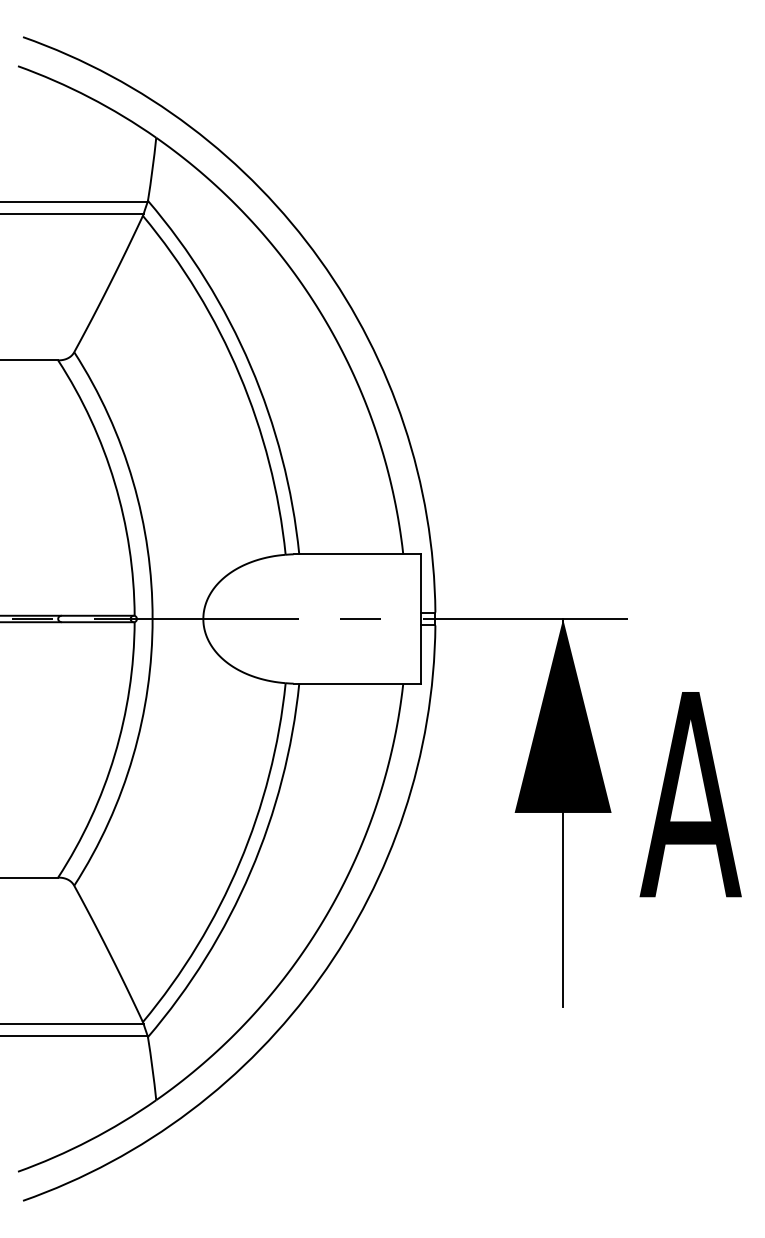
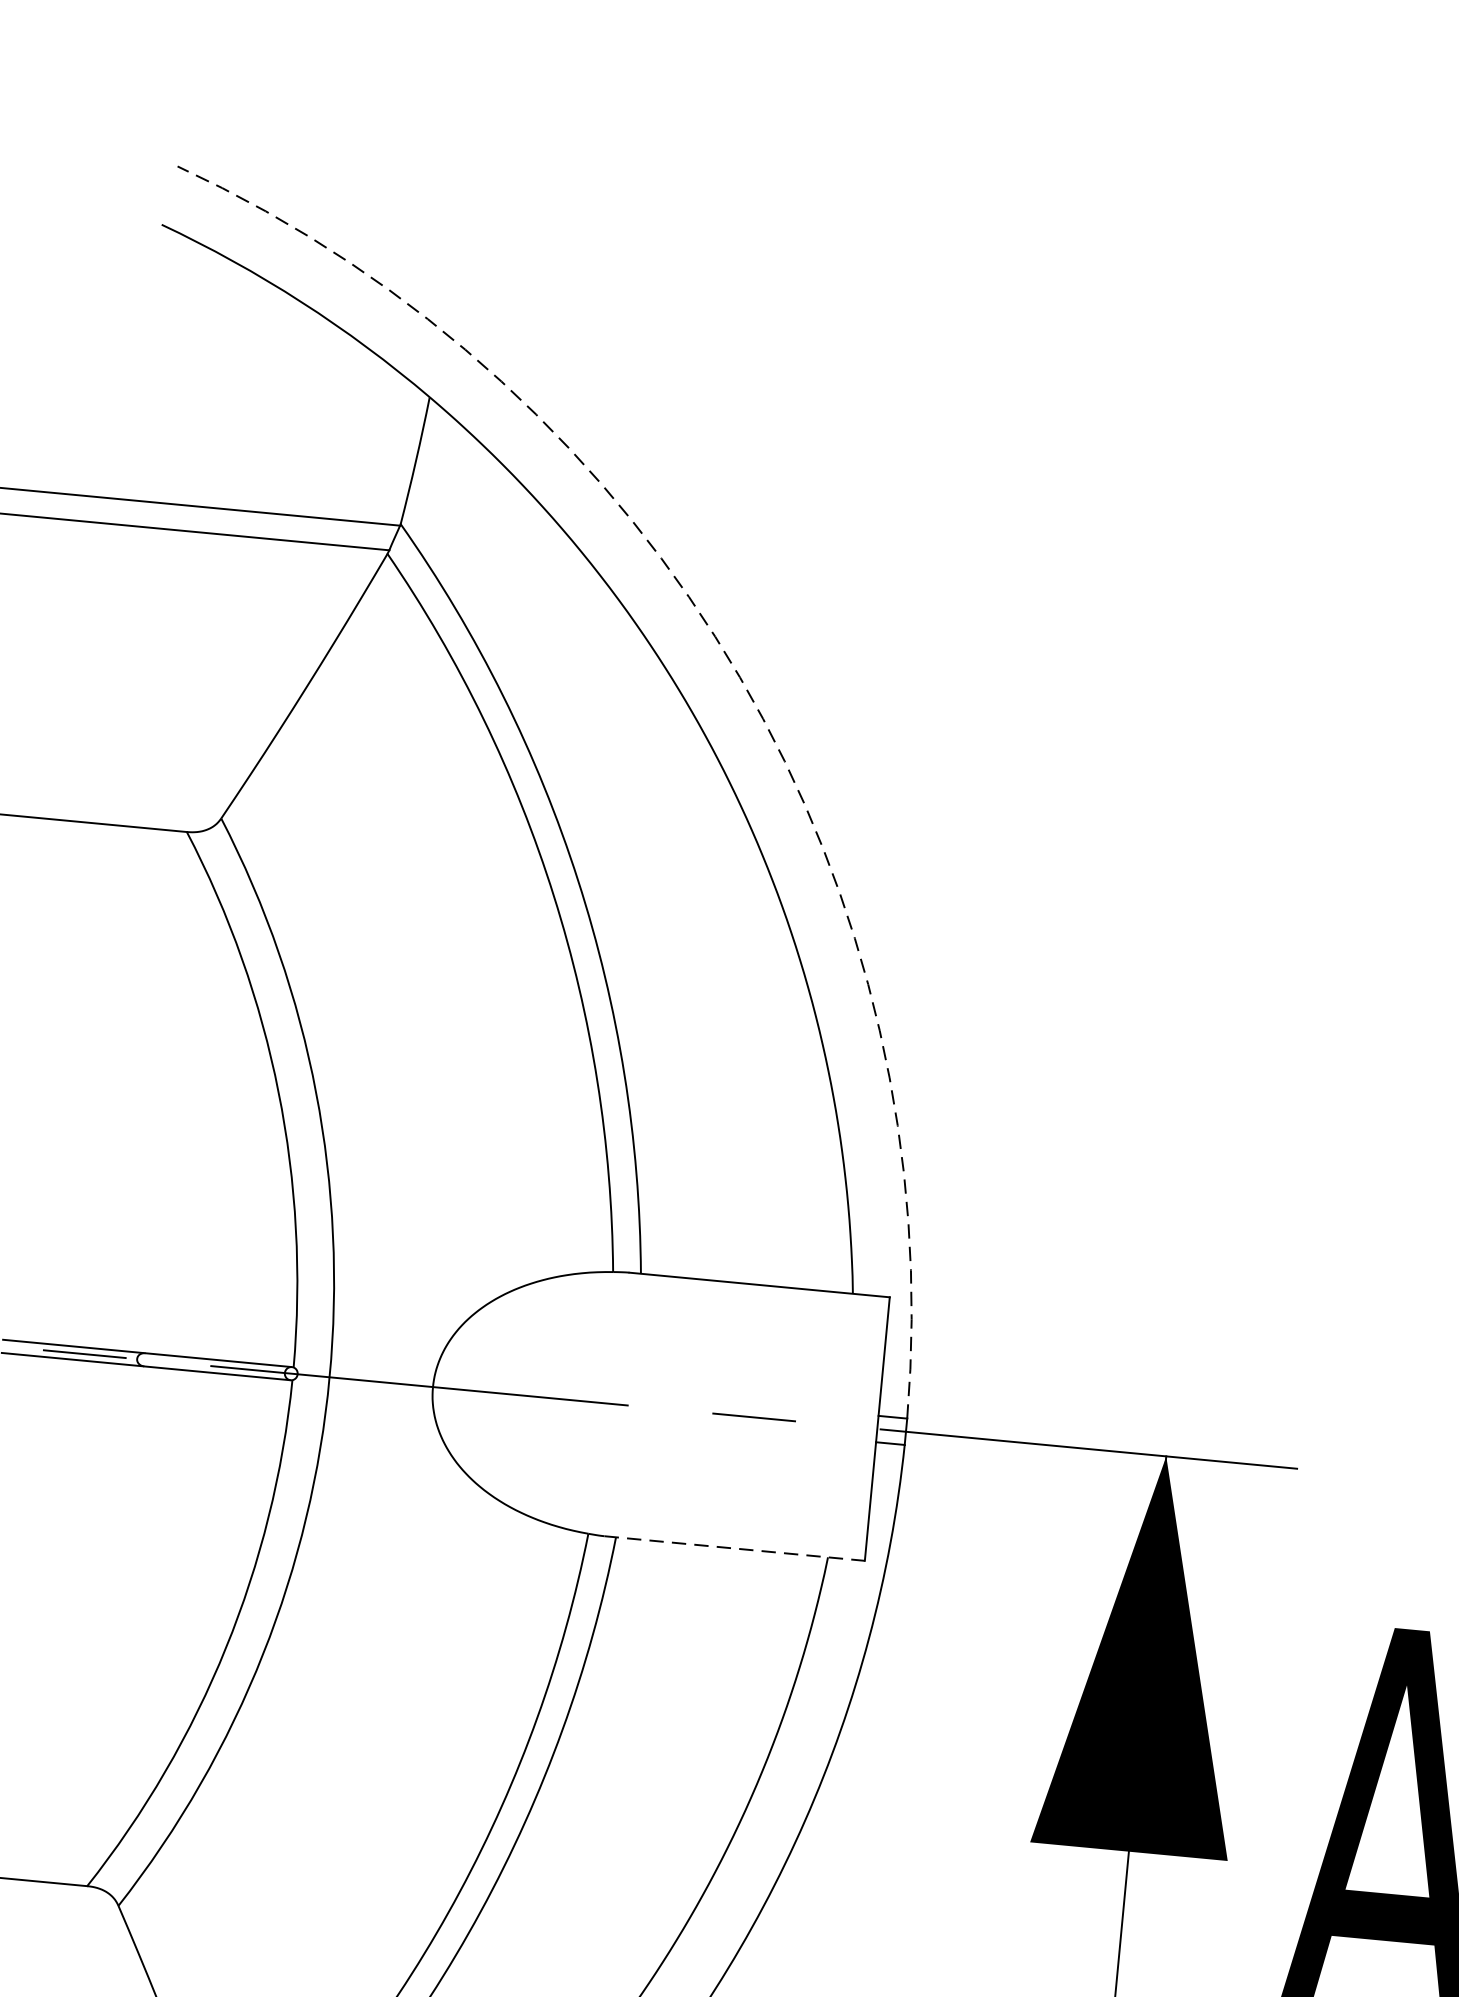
arc: (320, 259) -> (741, 676), solid -> dashed
line: (357, 683) -> (734, 1548), solid -> dashed

